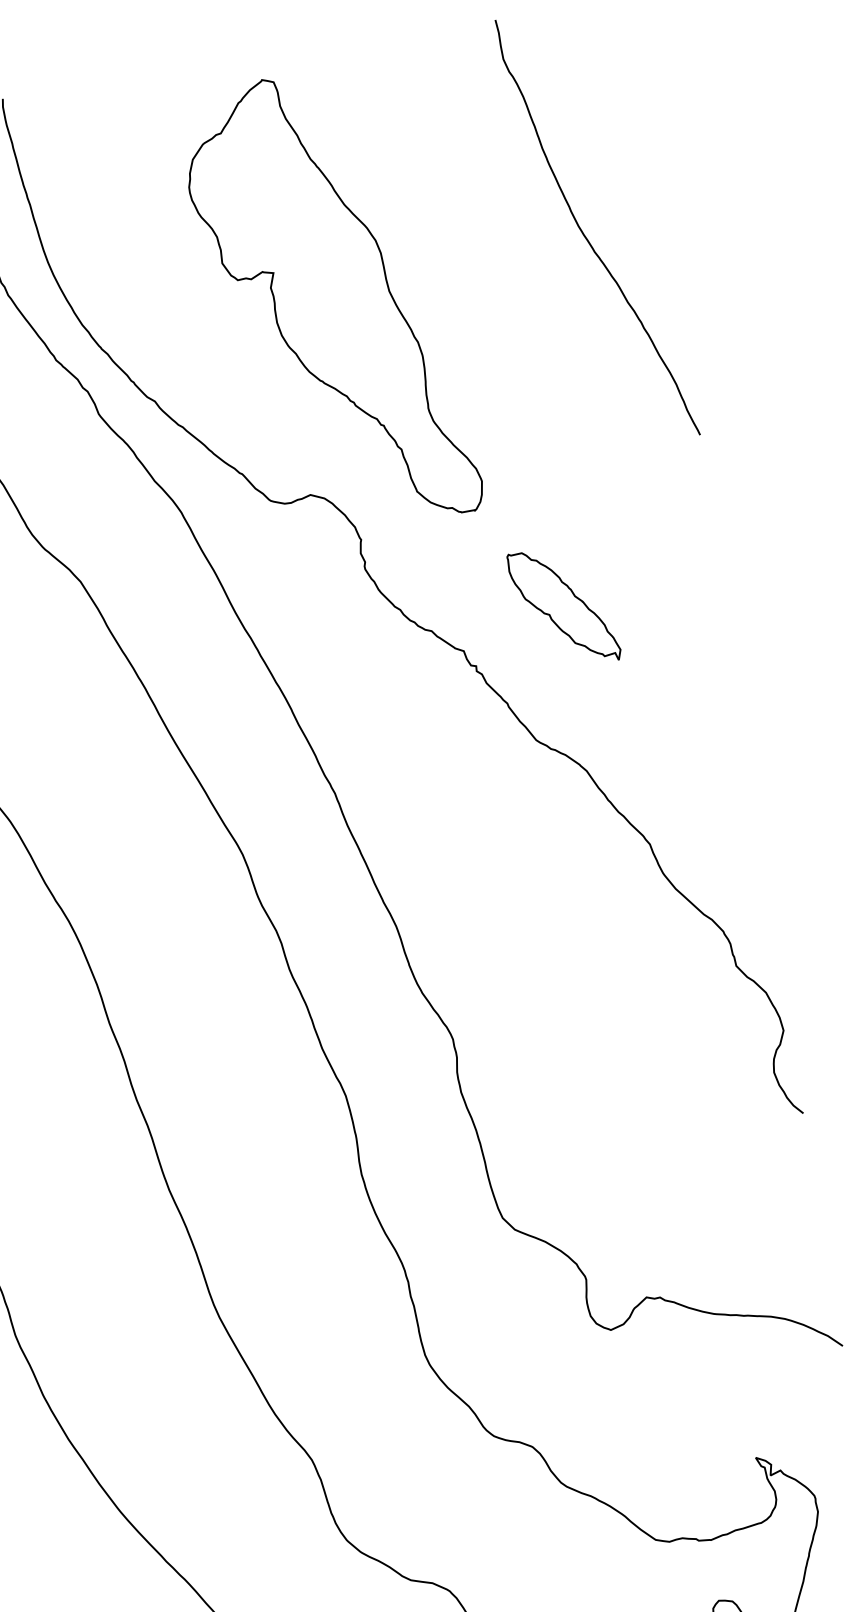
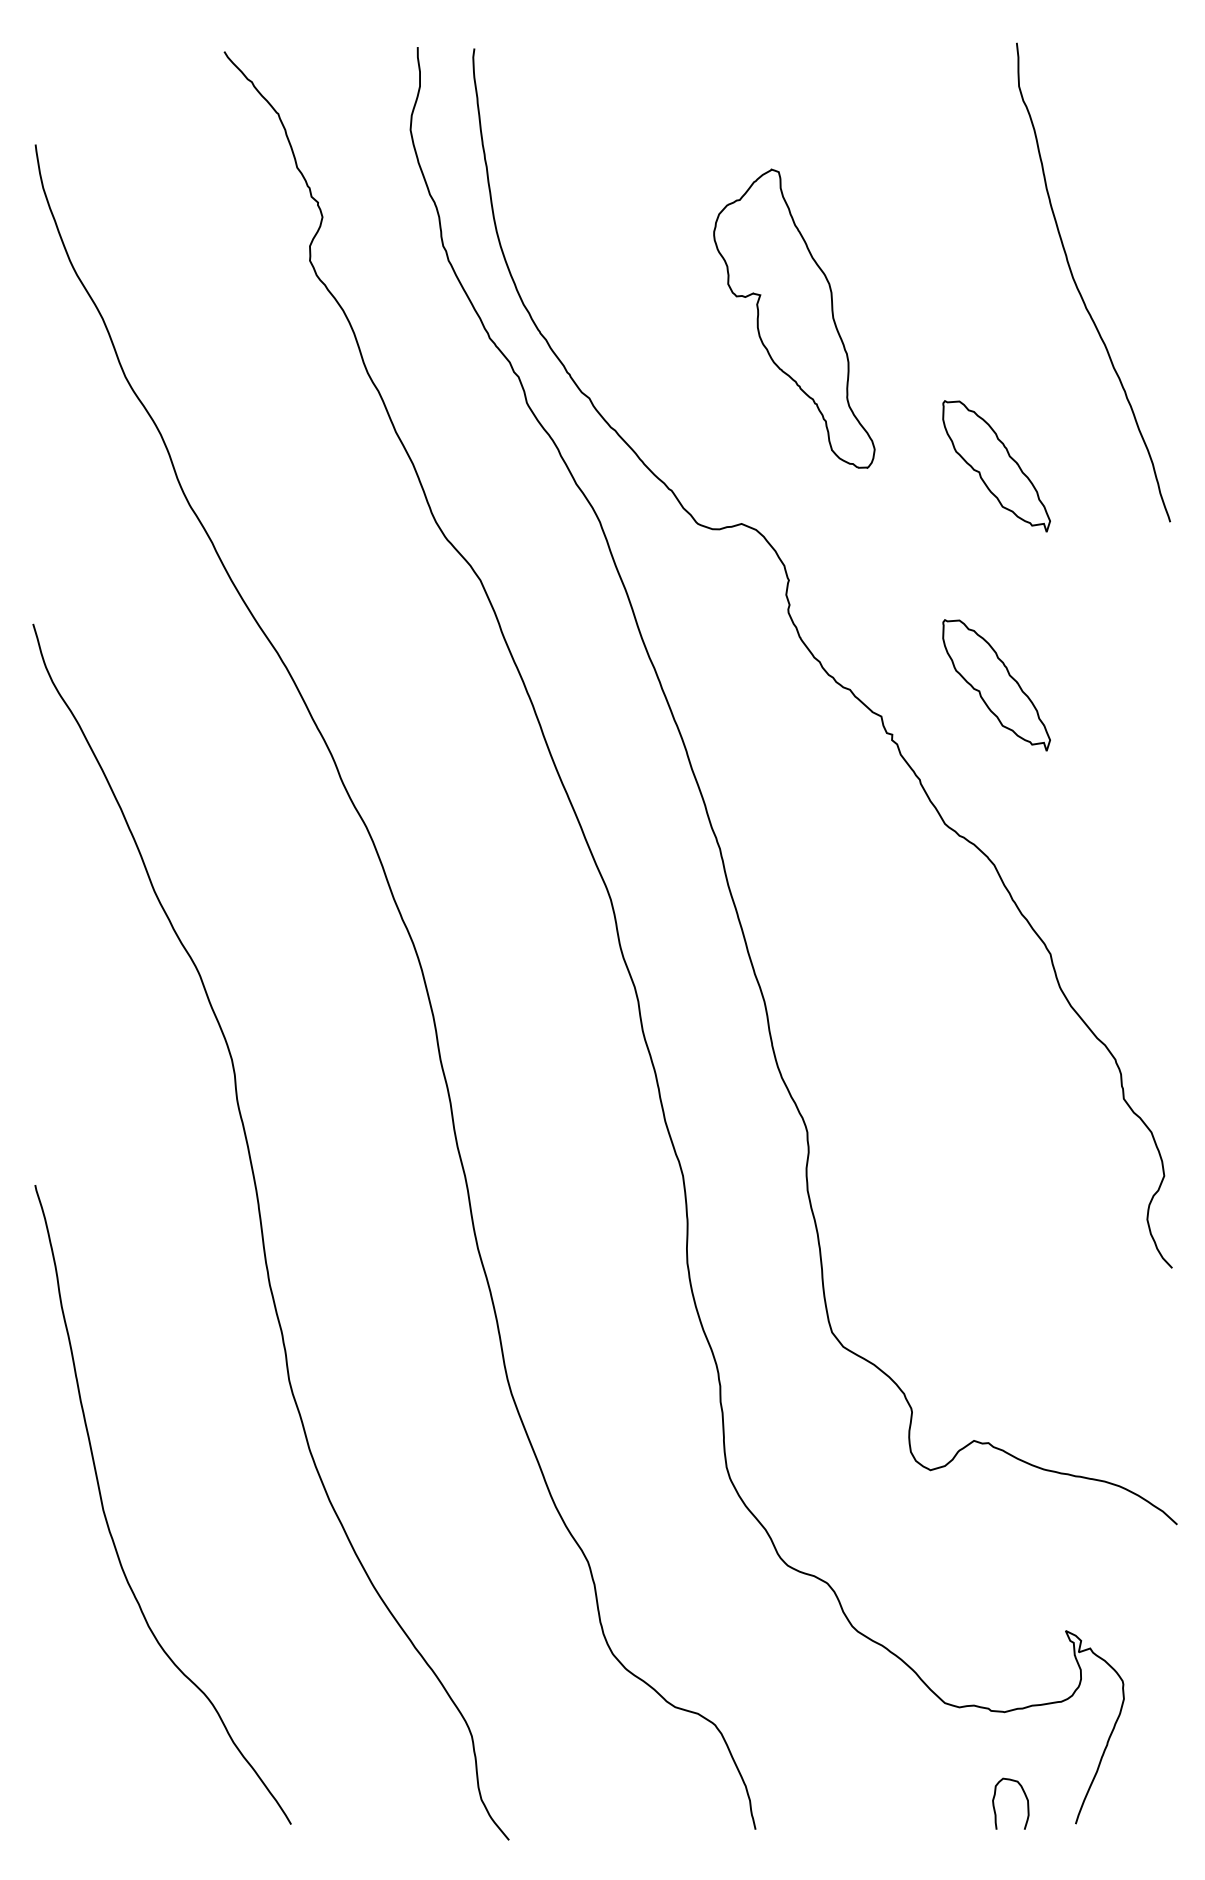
part: (330, 300) -> (794, 318), size x0.6
part: (534, 408) -> (996, 466), added

